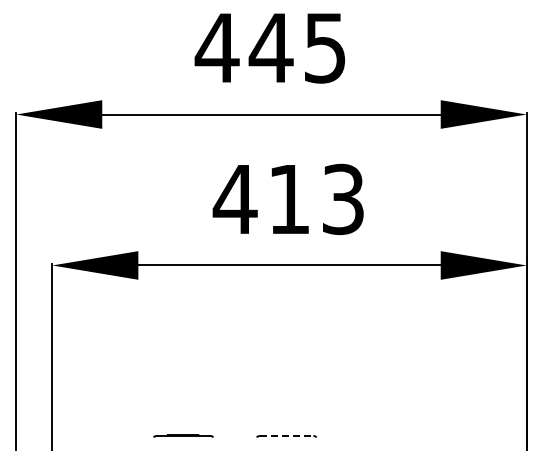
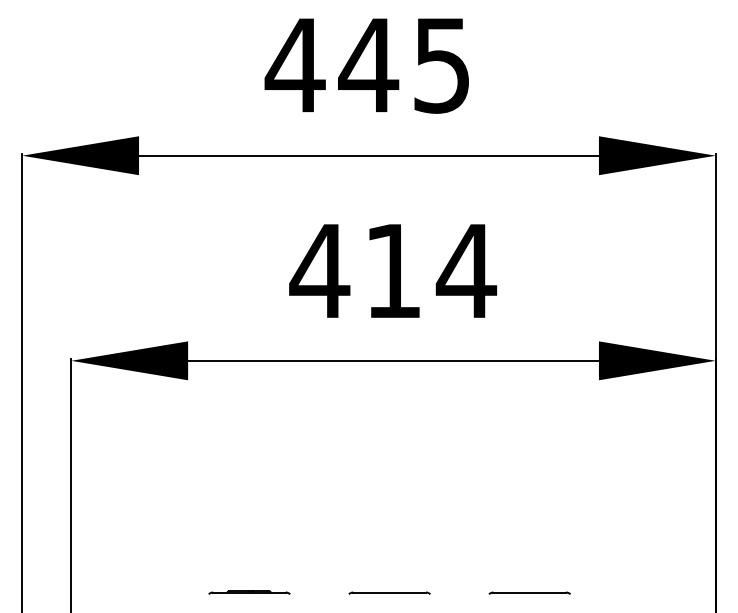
text: (342, 199) -> (465, 271), 413 -> 414
line: (286, 435) -> (389, 591), dashed -> solid
line: (389, 436) -> (529, 593), added

